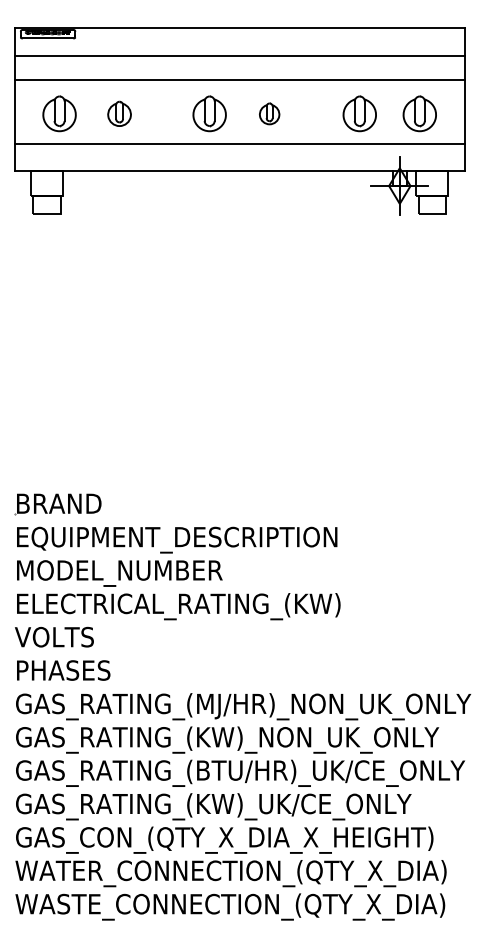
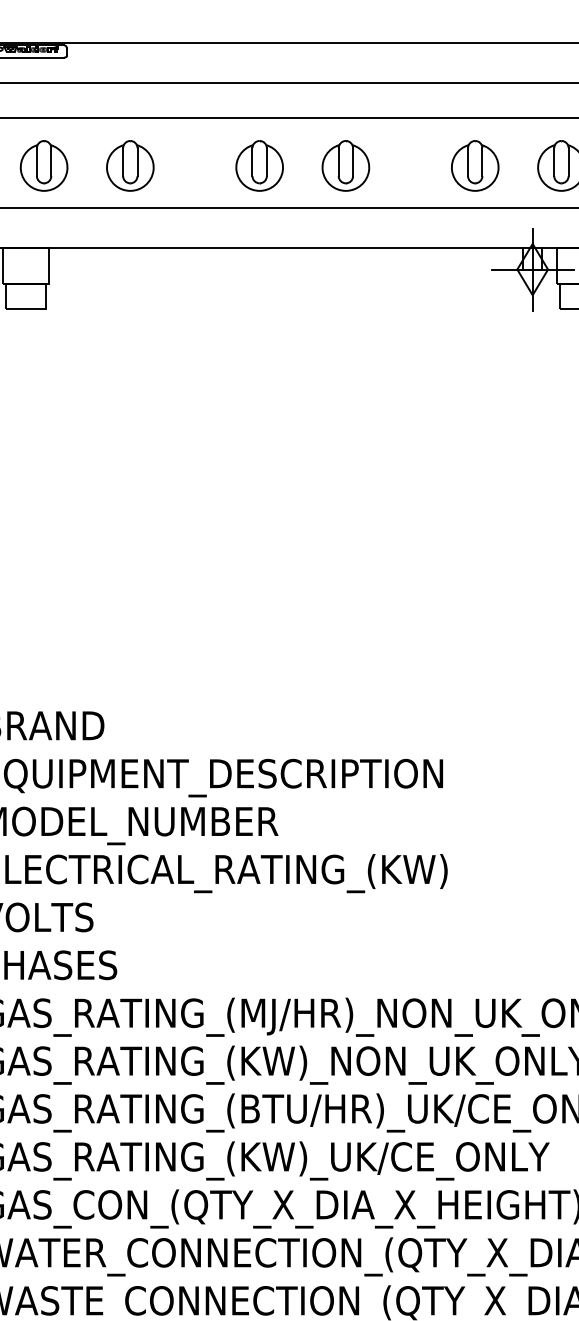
part: (119, 113) -> (130, 165), size x1.43
part: (269, 113) -> (345, 165), size x1.67

